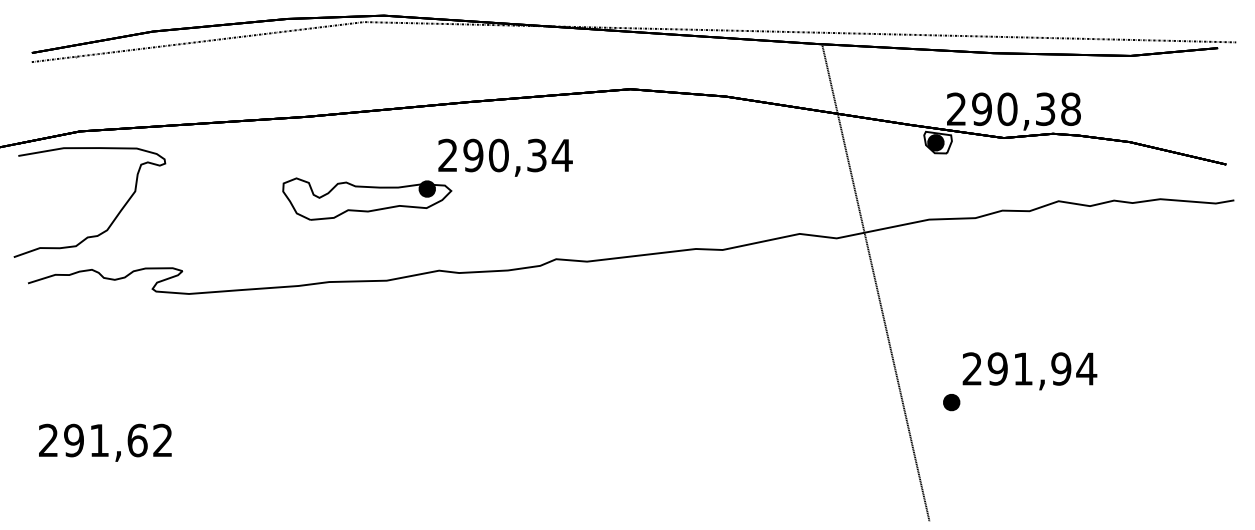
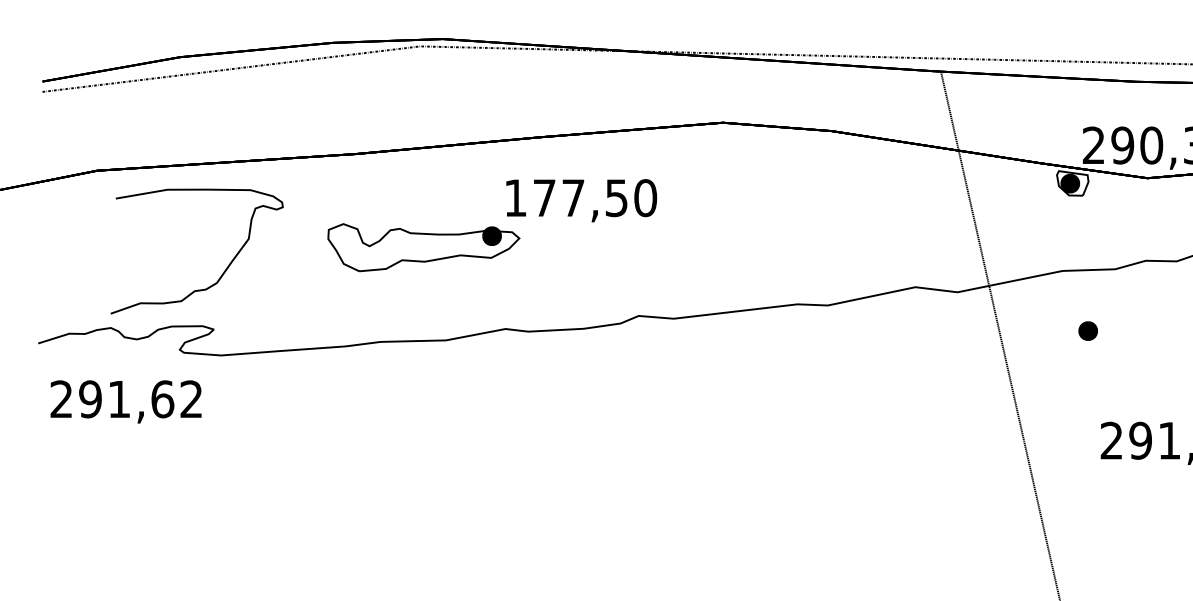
text: (505, 155) -> (581, 198), 290,34 -> 177,50
curve: (112, 220) -> (222, 271), moved
part: (951, 402) -> (1088, 331), moved
text: (105, 442) -> (126, 401), moved

